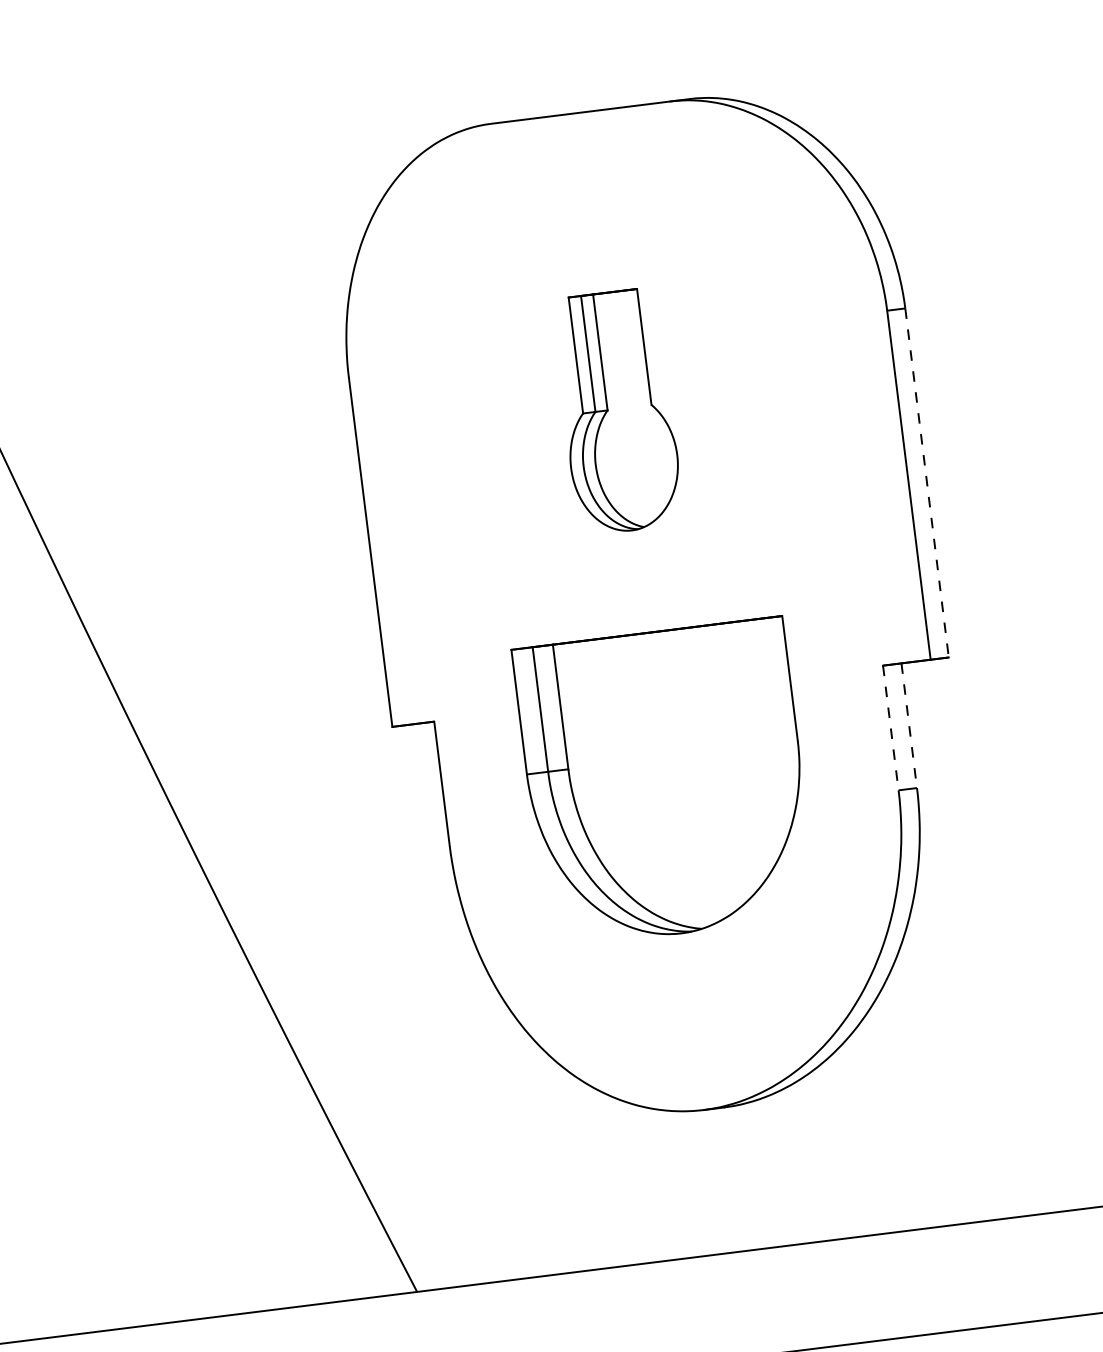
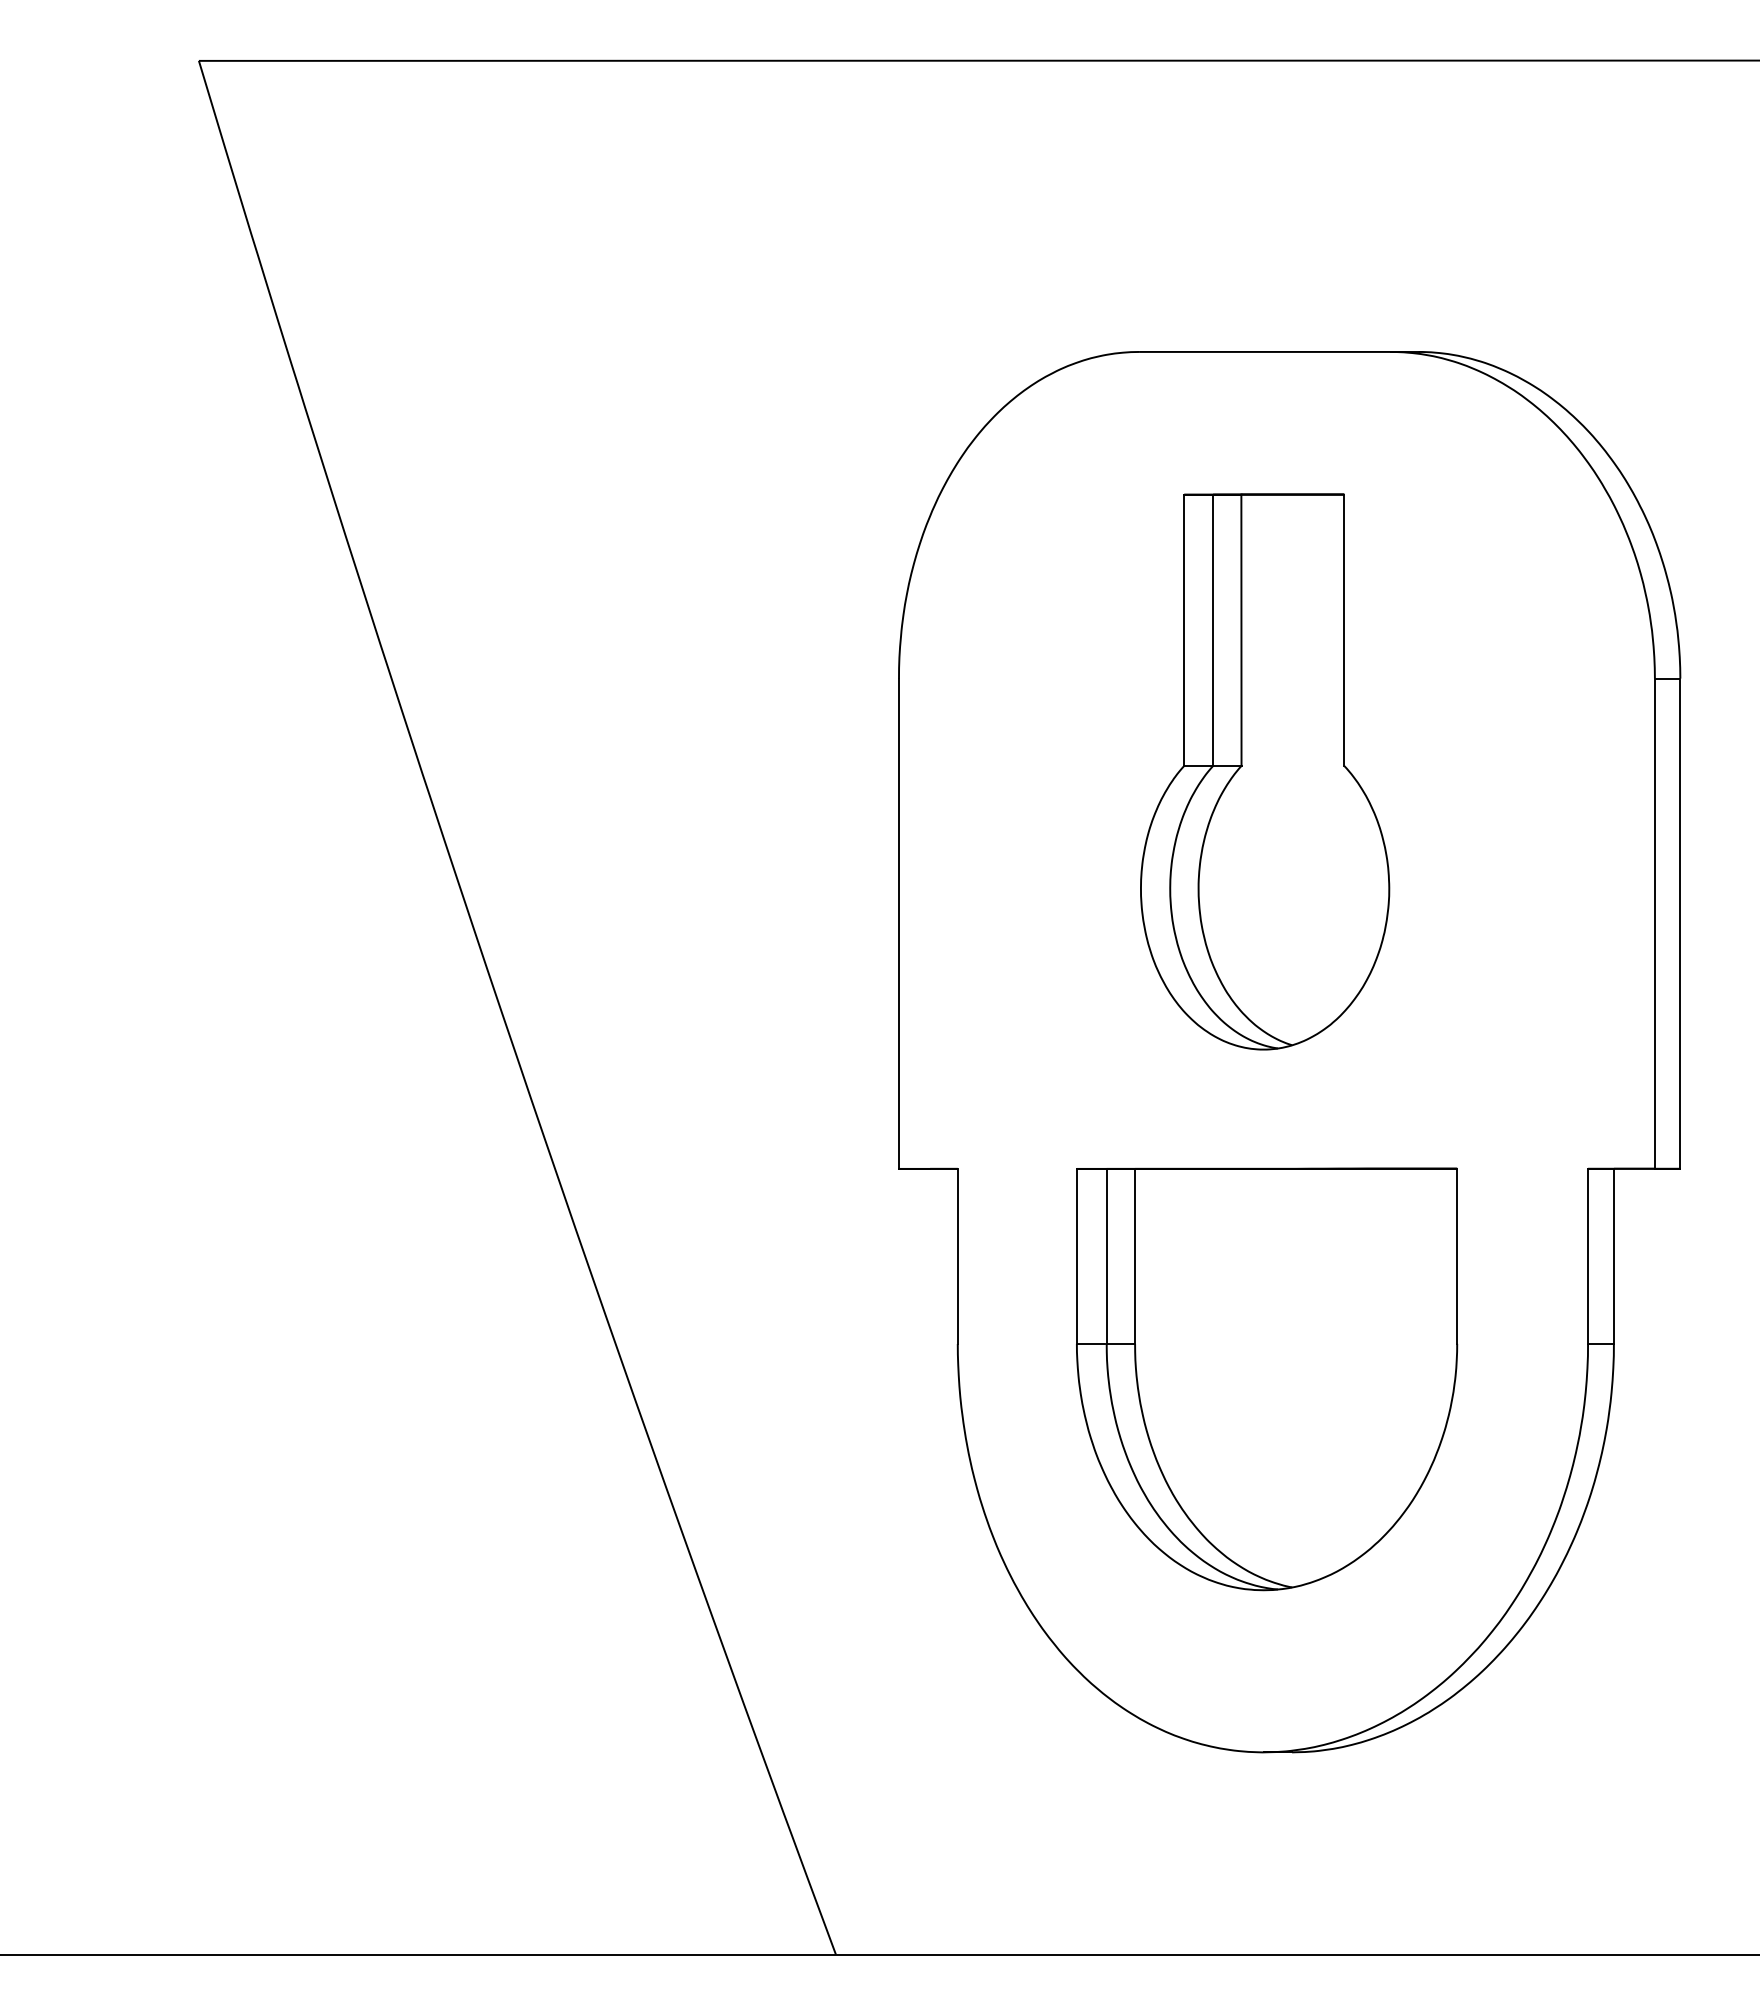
part: (618, 411) -> (1265, 771), size x1.67
line: (927, 483) -> (1680, 924), dashed -> solid
line: (908, 725) -> (1613, 1256), dashed -> solid
line: (891, 728) -> (1588, 1256), dashed -> solid
part: (665, 782) -> (1267, 1379), moved

